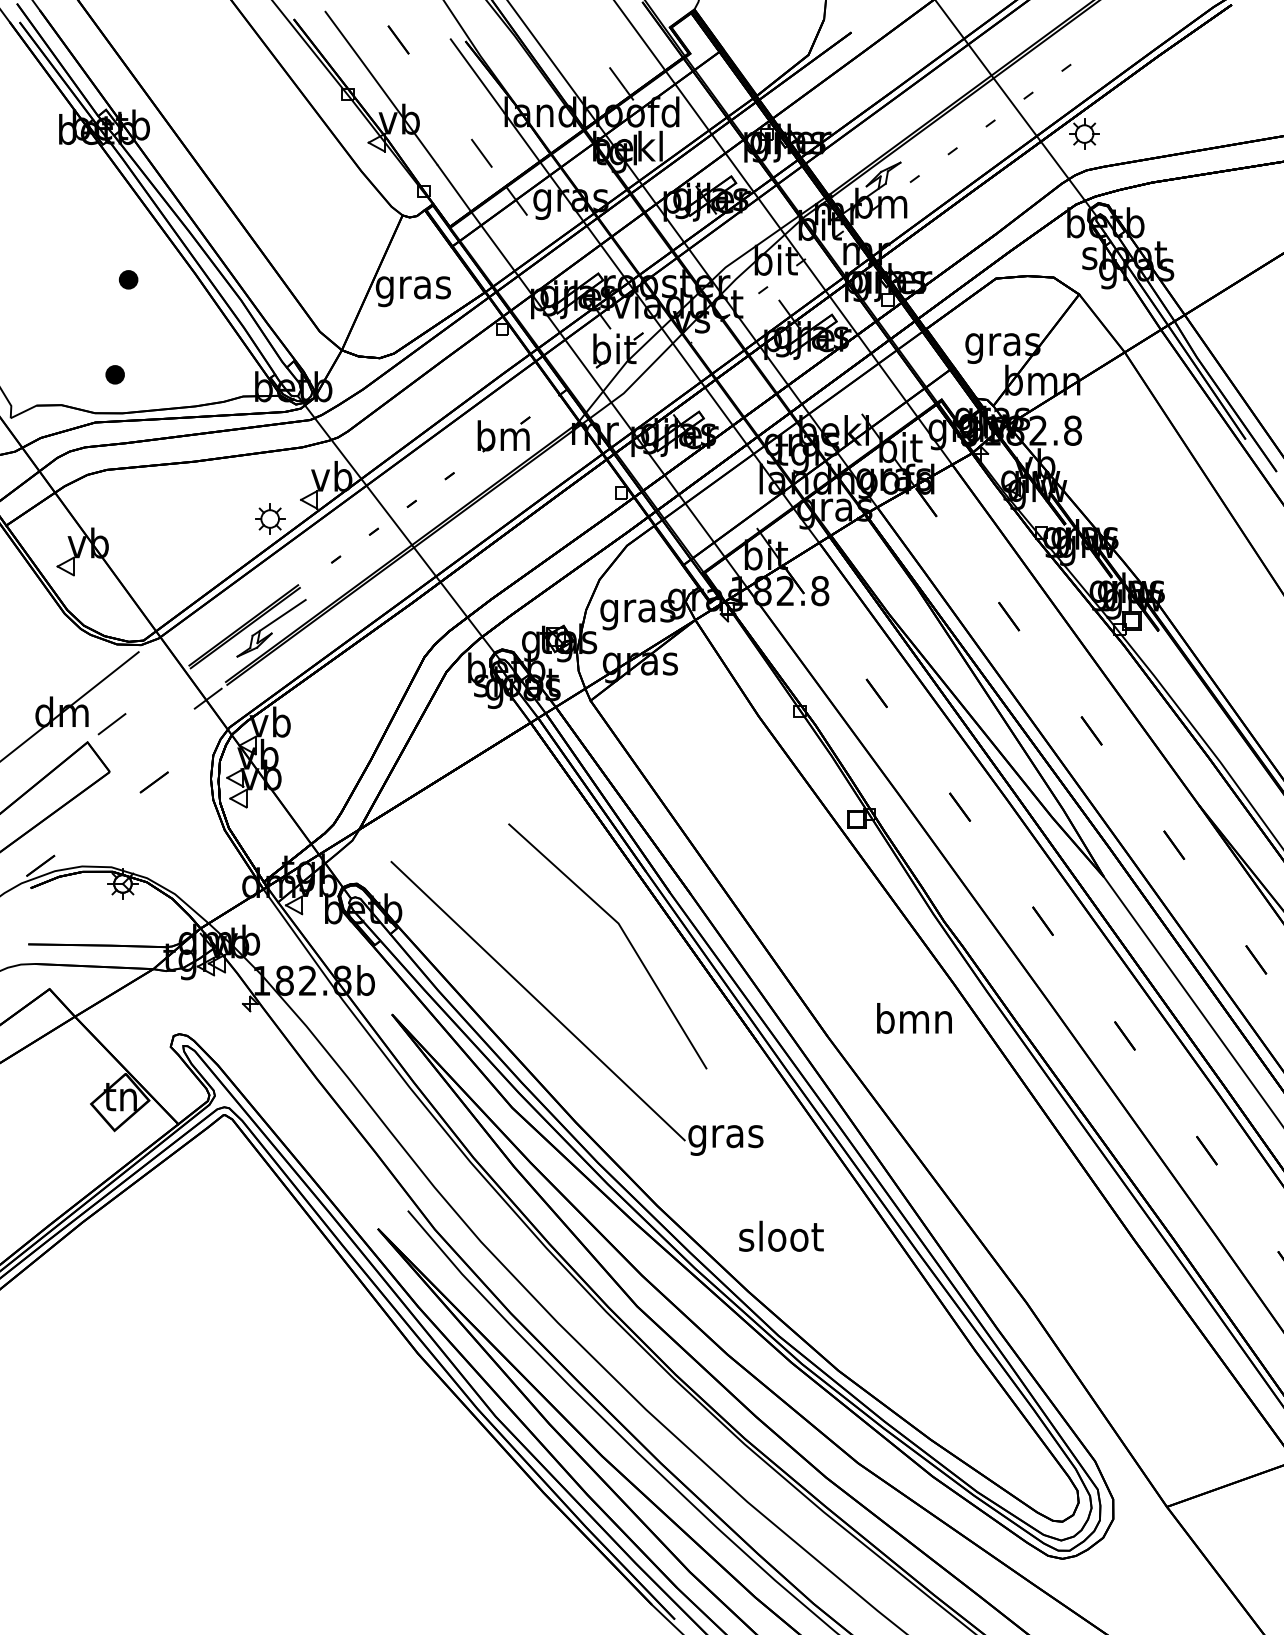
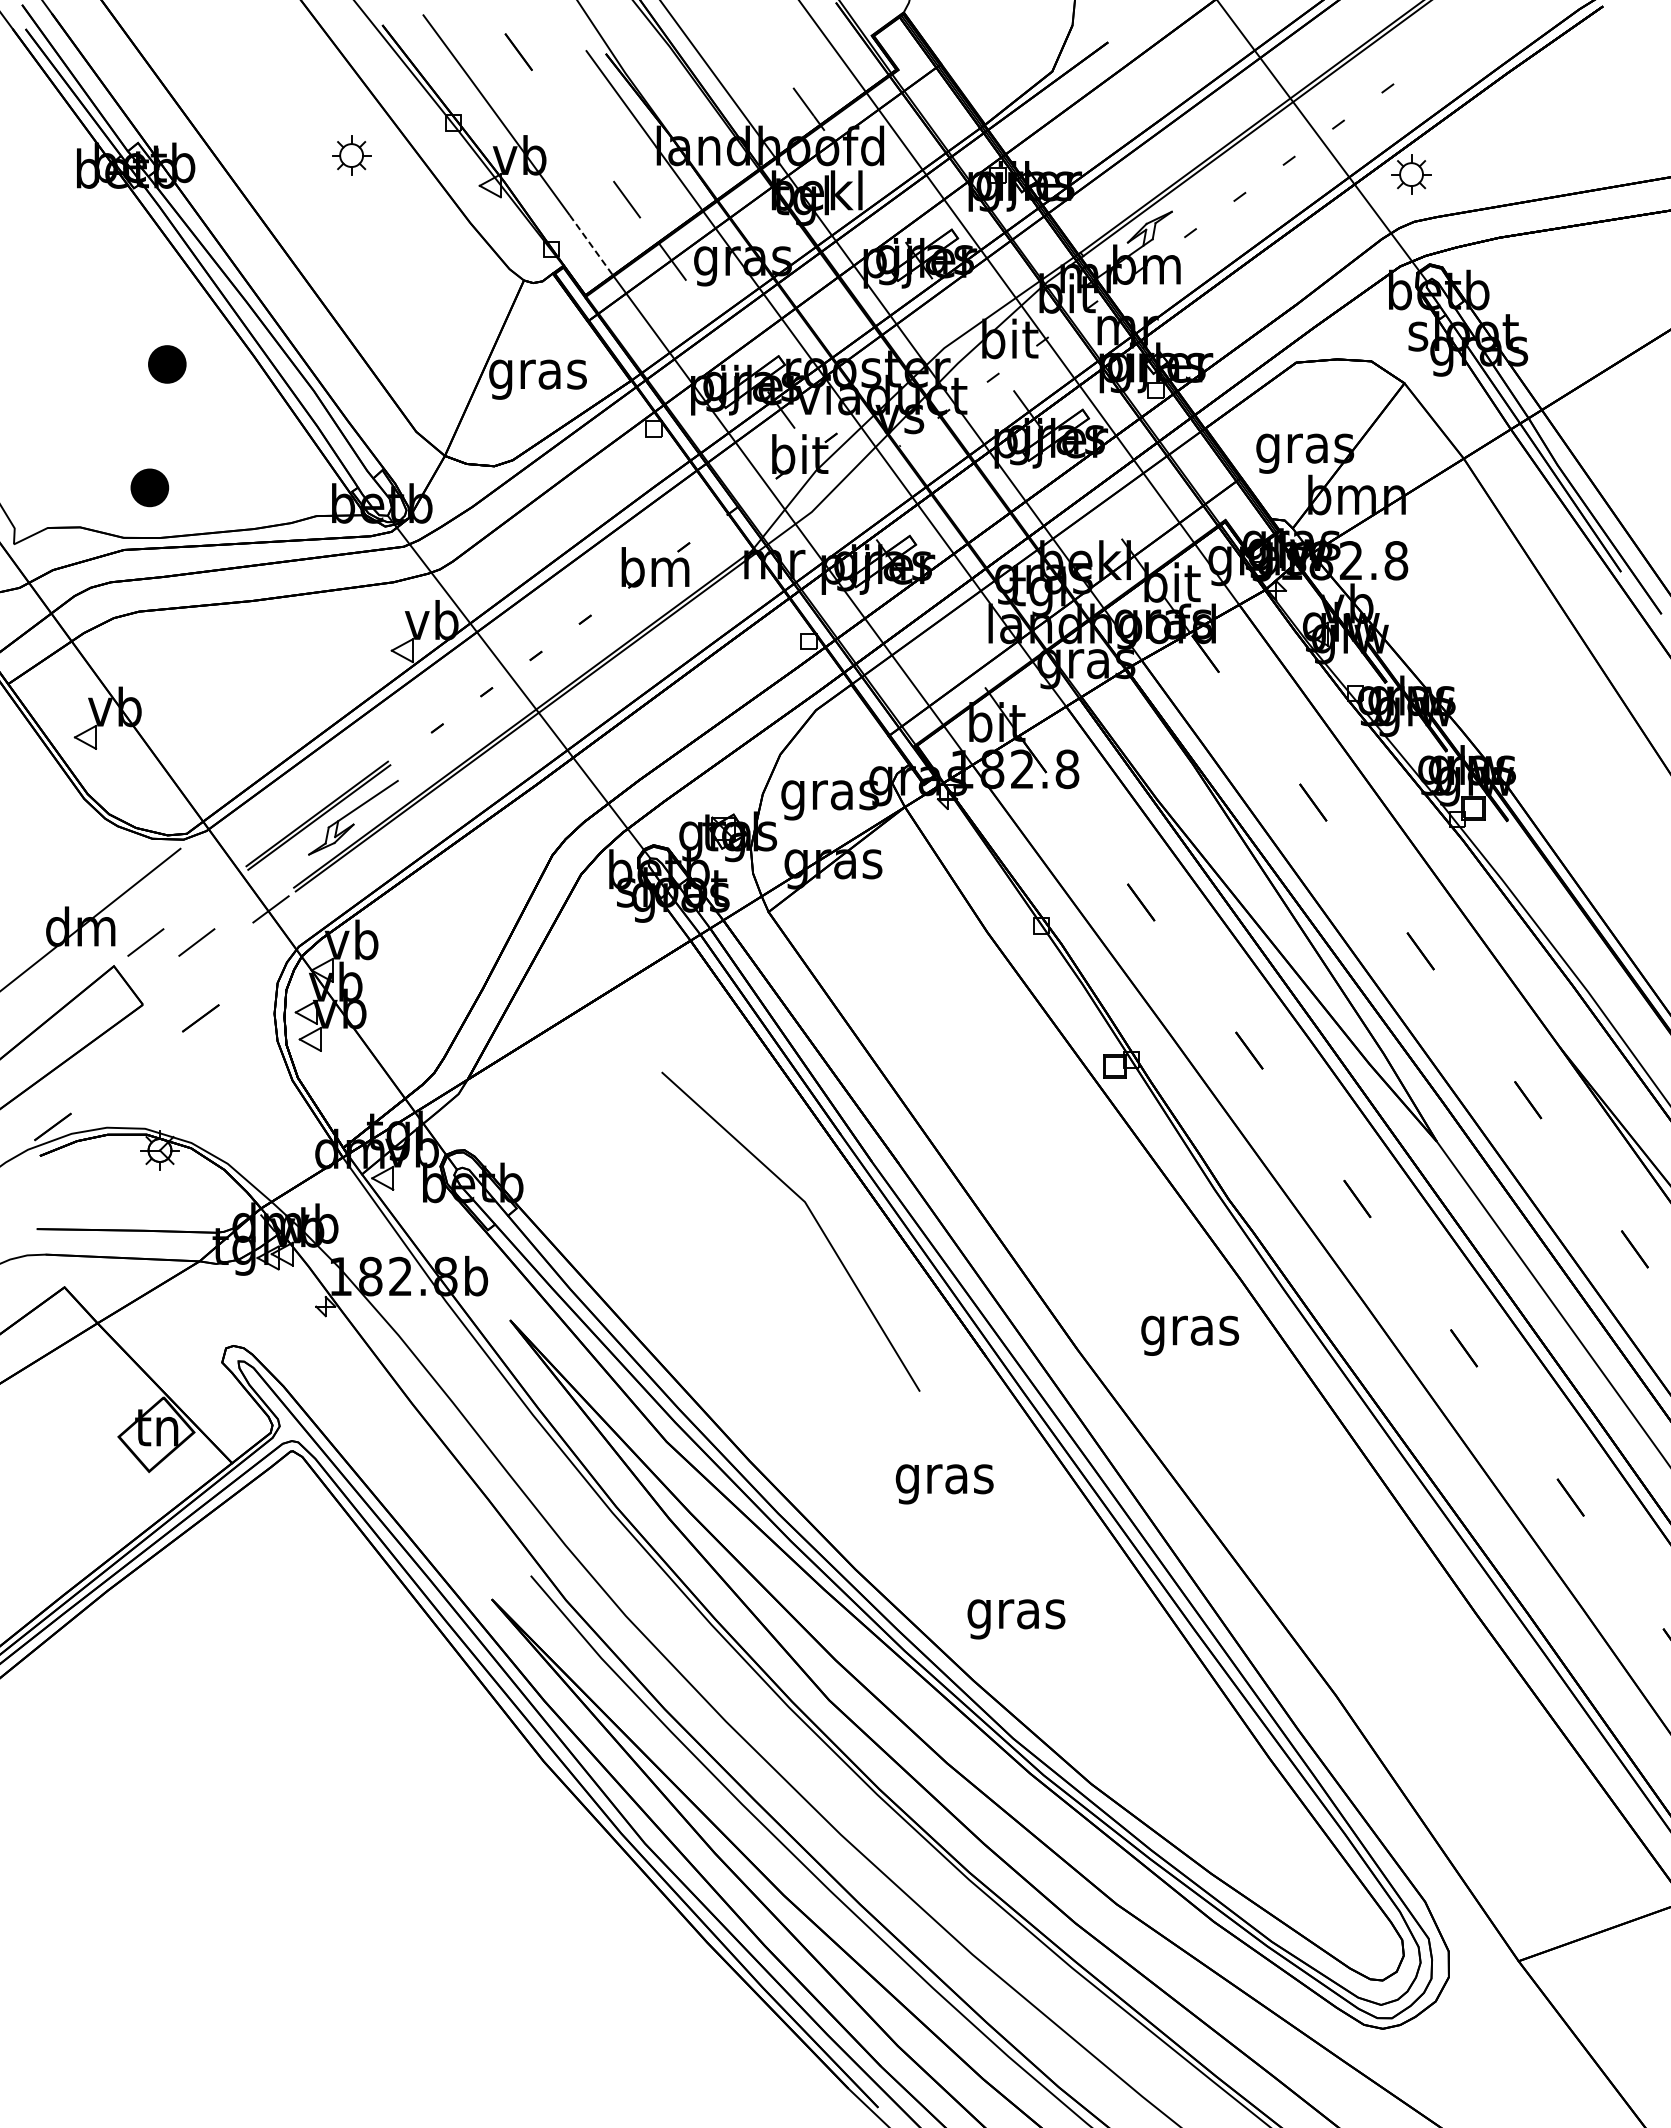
line: (454, 188) -> (591, 245), solid -> dashed
part: (128, 279) -> (167, 363), size x1.6
part: (114, 374) -> (149, 487), size x1.6
part: (270, 518) -> (351, 155), moved
line: (150, 724) -> (196, 942), added
line: (538, 1000) -> (700, 1302), removed
text: (914, 1022) -> (1190, 1330), bmn -> gras
text: (781, 1239) -> (1017, 1613), sloot -> gras

